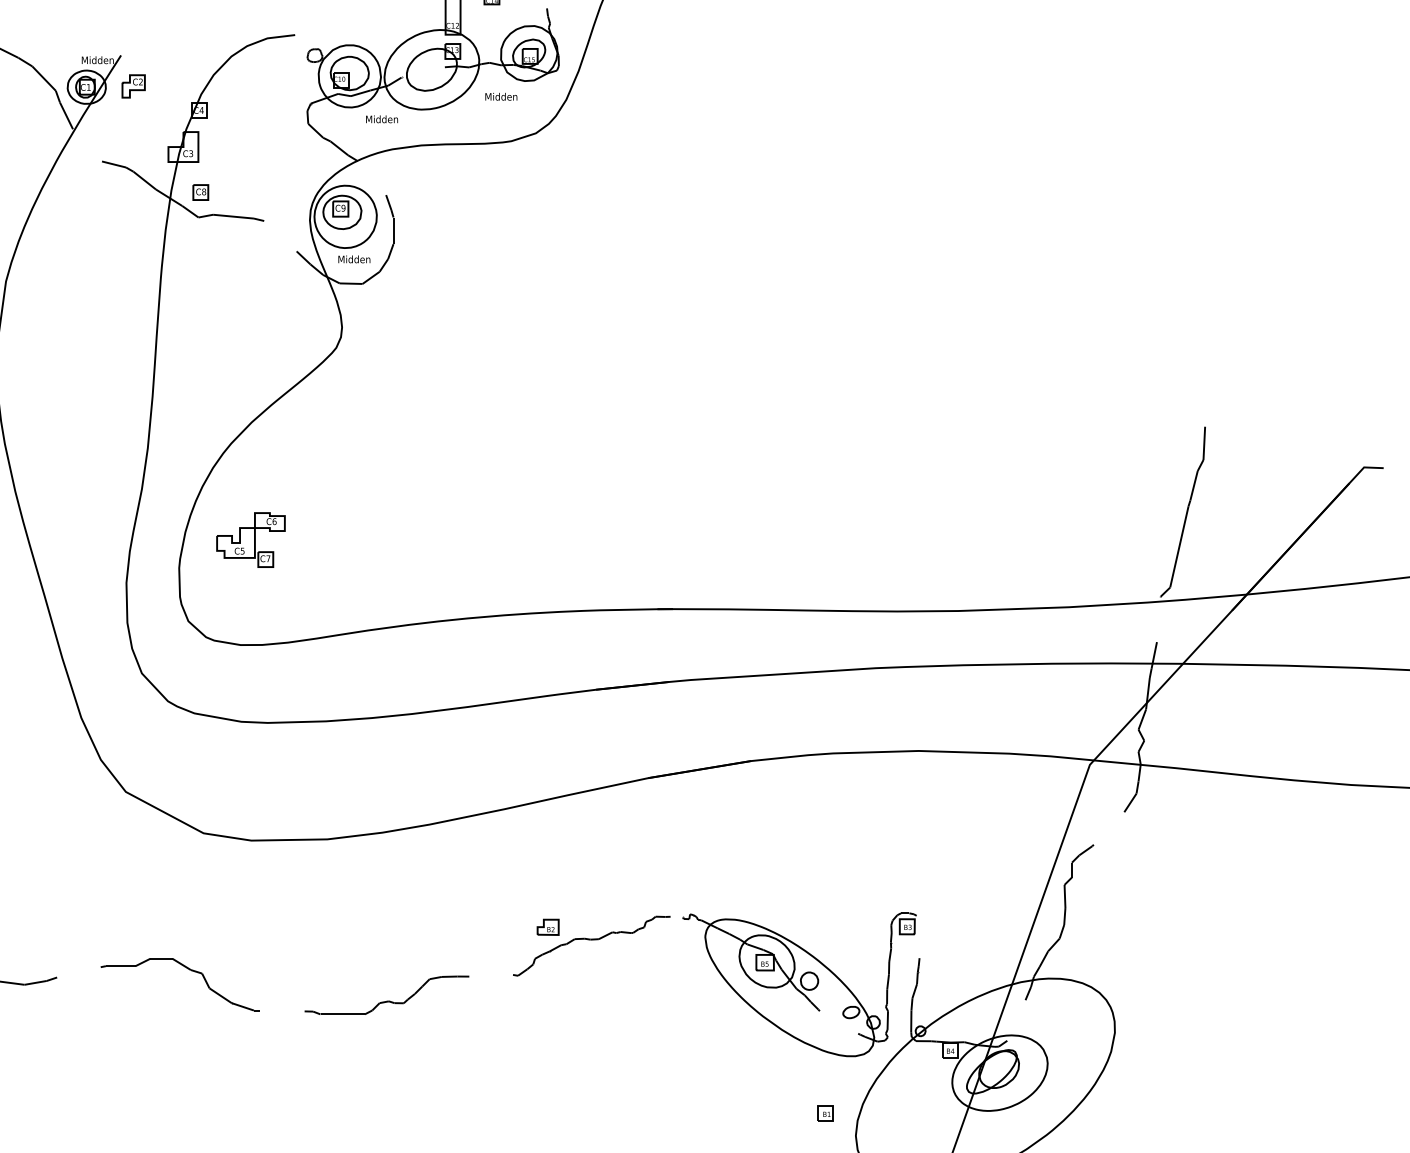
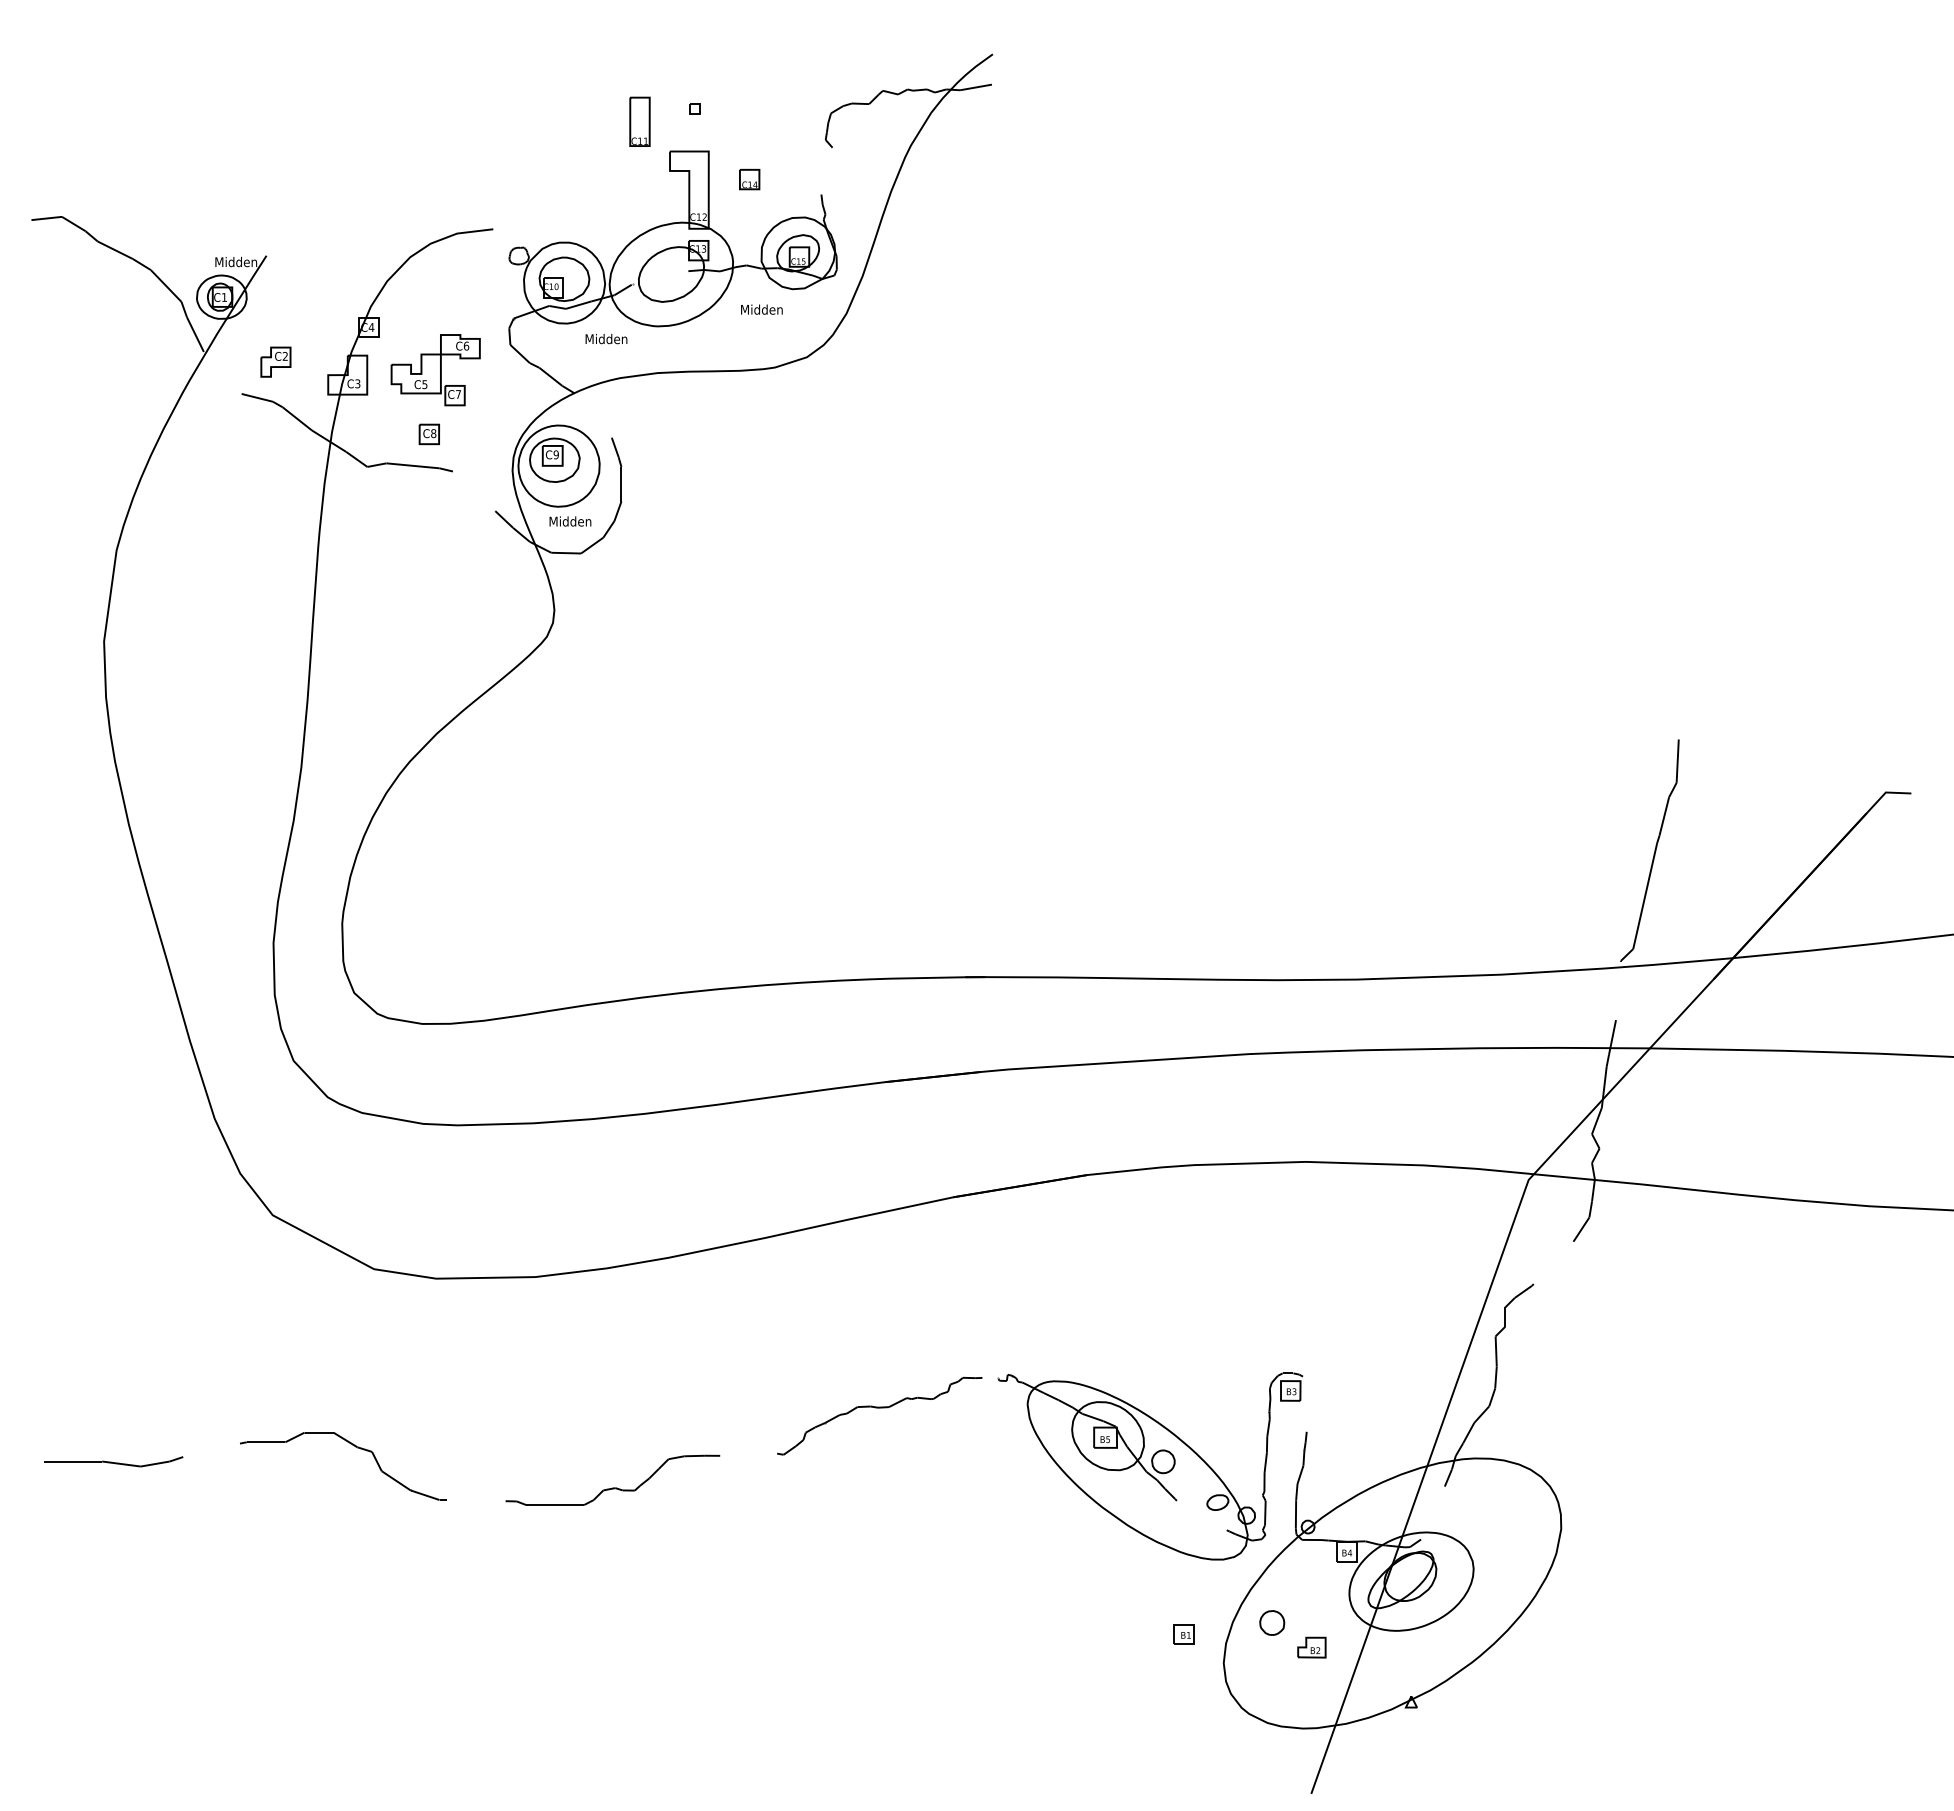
part: (133, 85) -> (275, 361), moved
part: (200, 192) -> (428, 434), moved
part: (250, 540) -> (435, 370), moved
part: (547, 927) -> (1311, 1647), moved
part: (893, 1104) -> (1272, 1622), added

